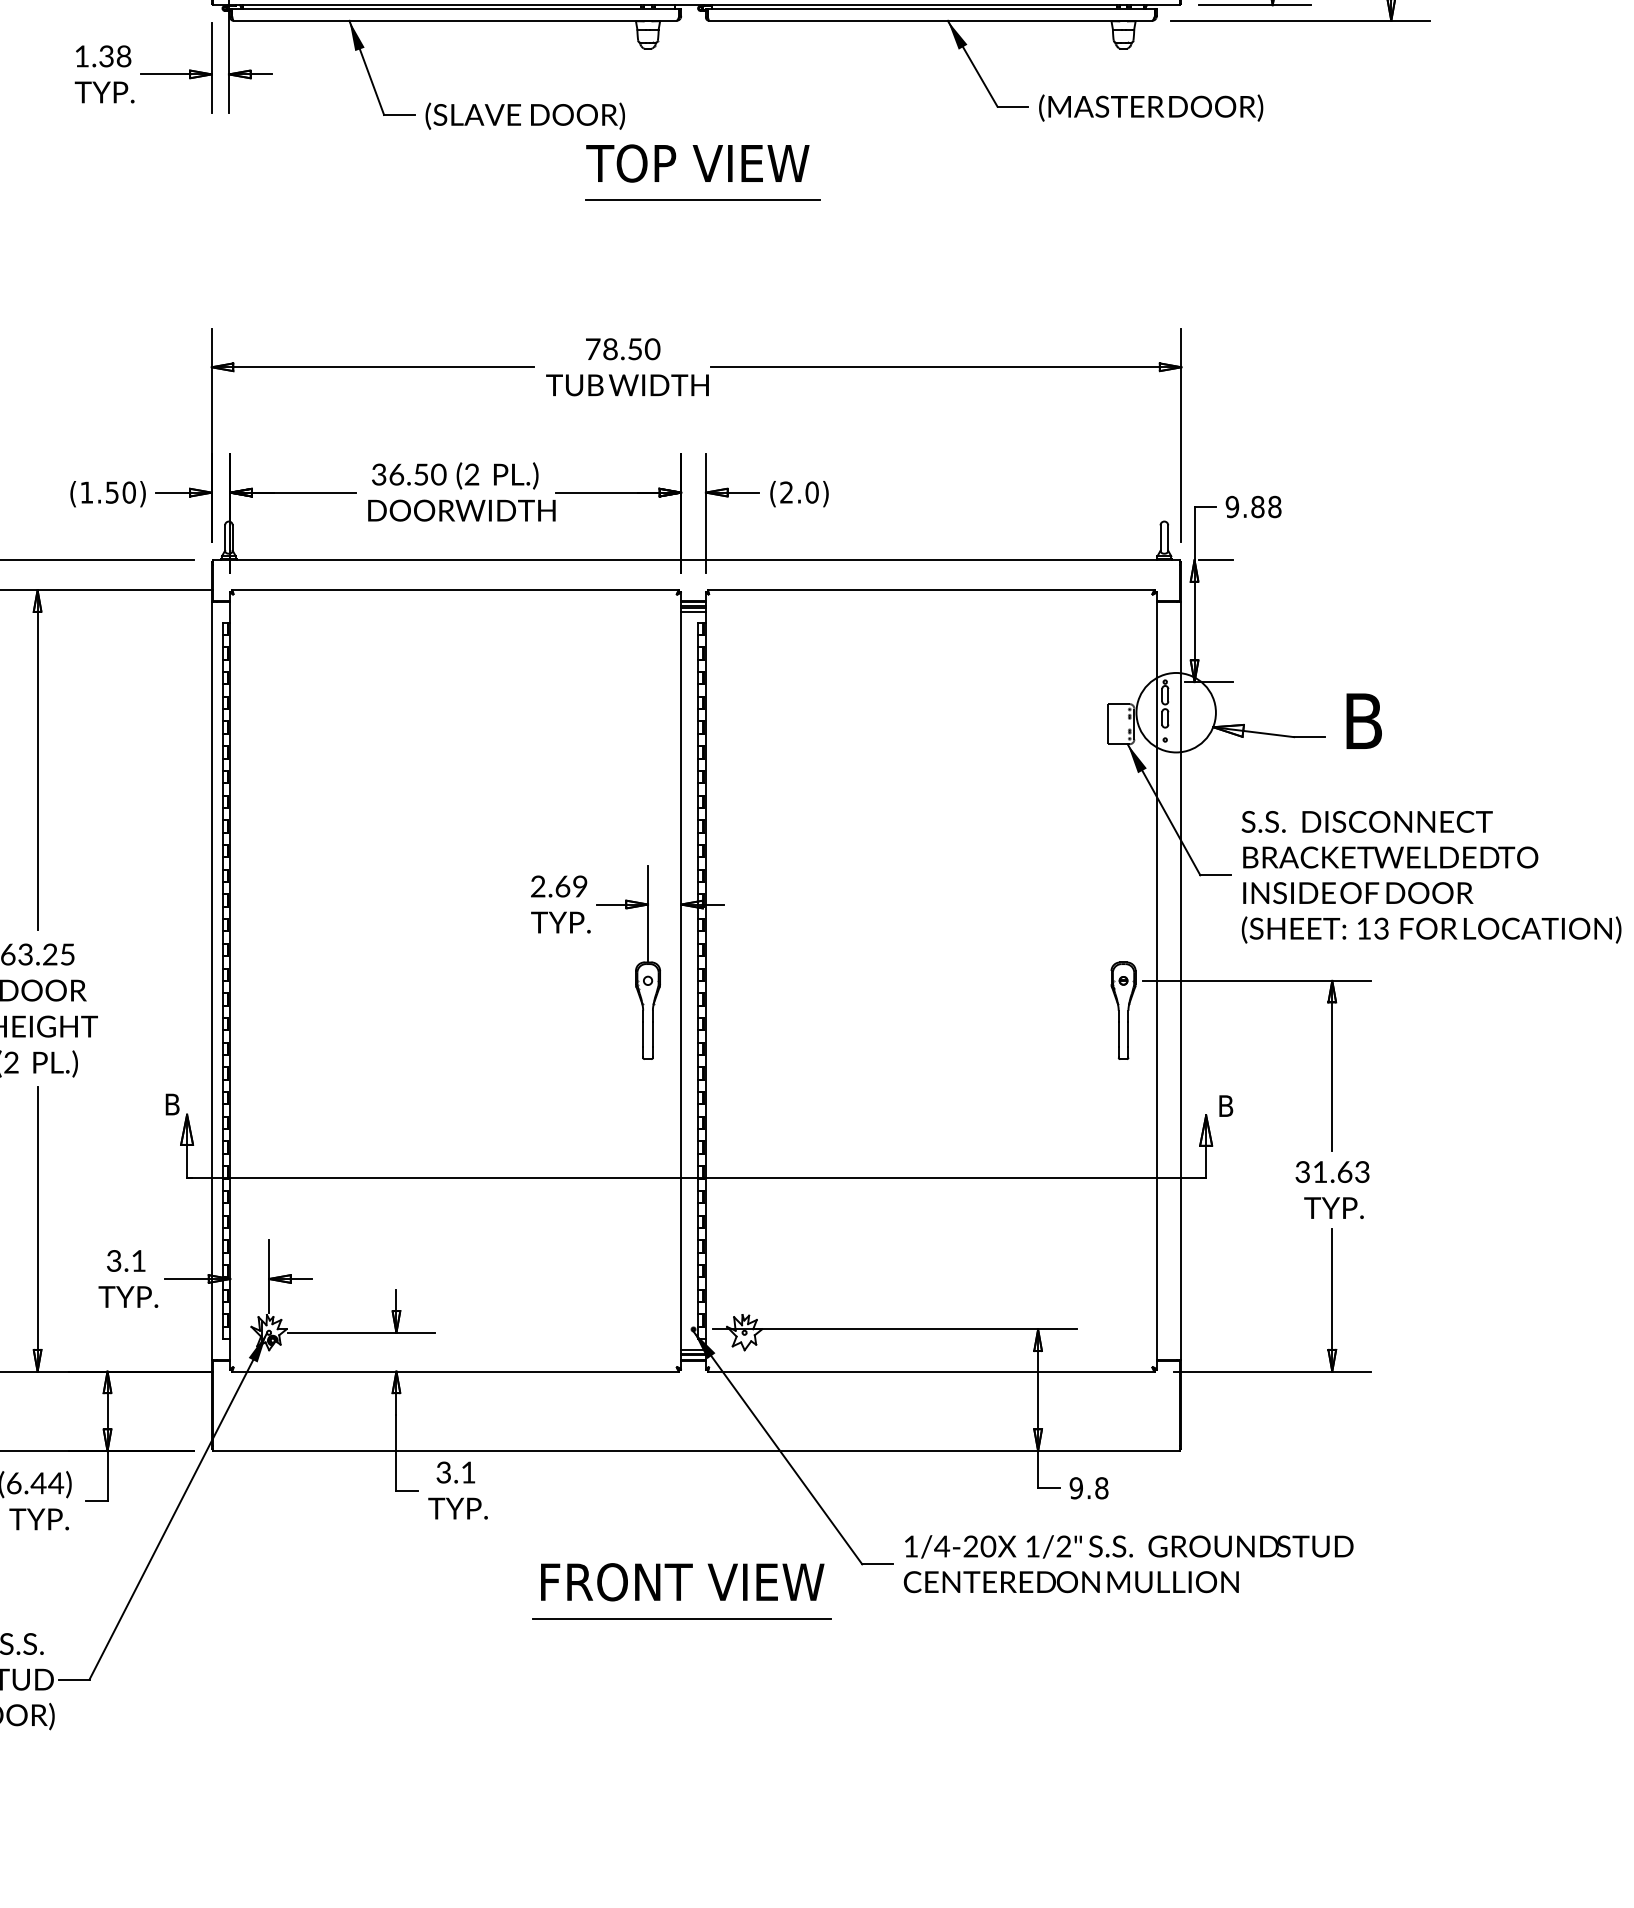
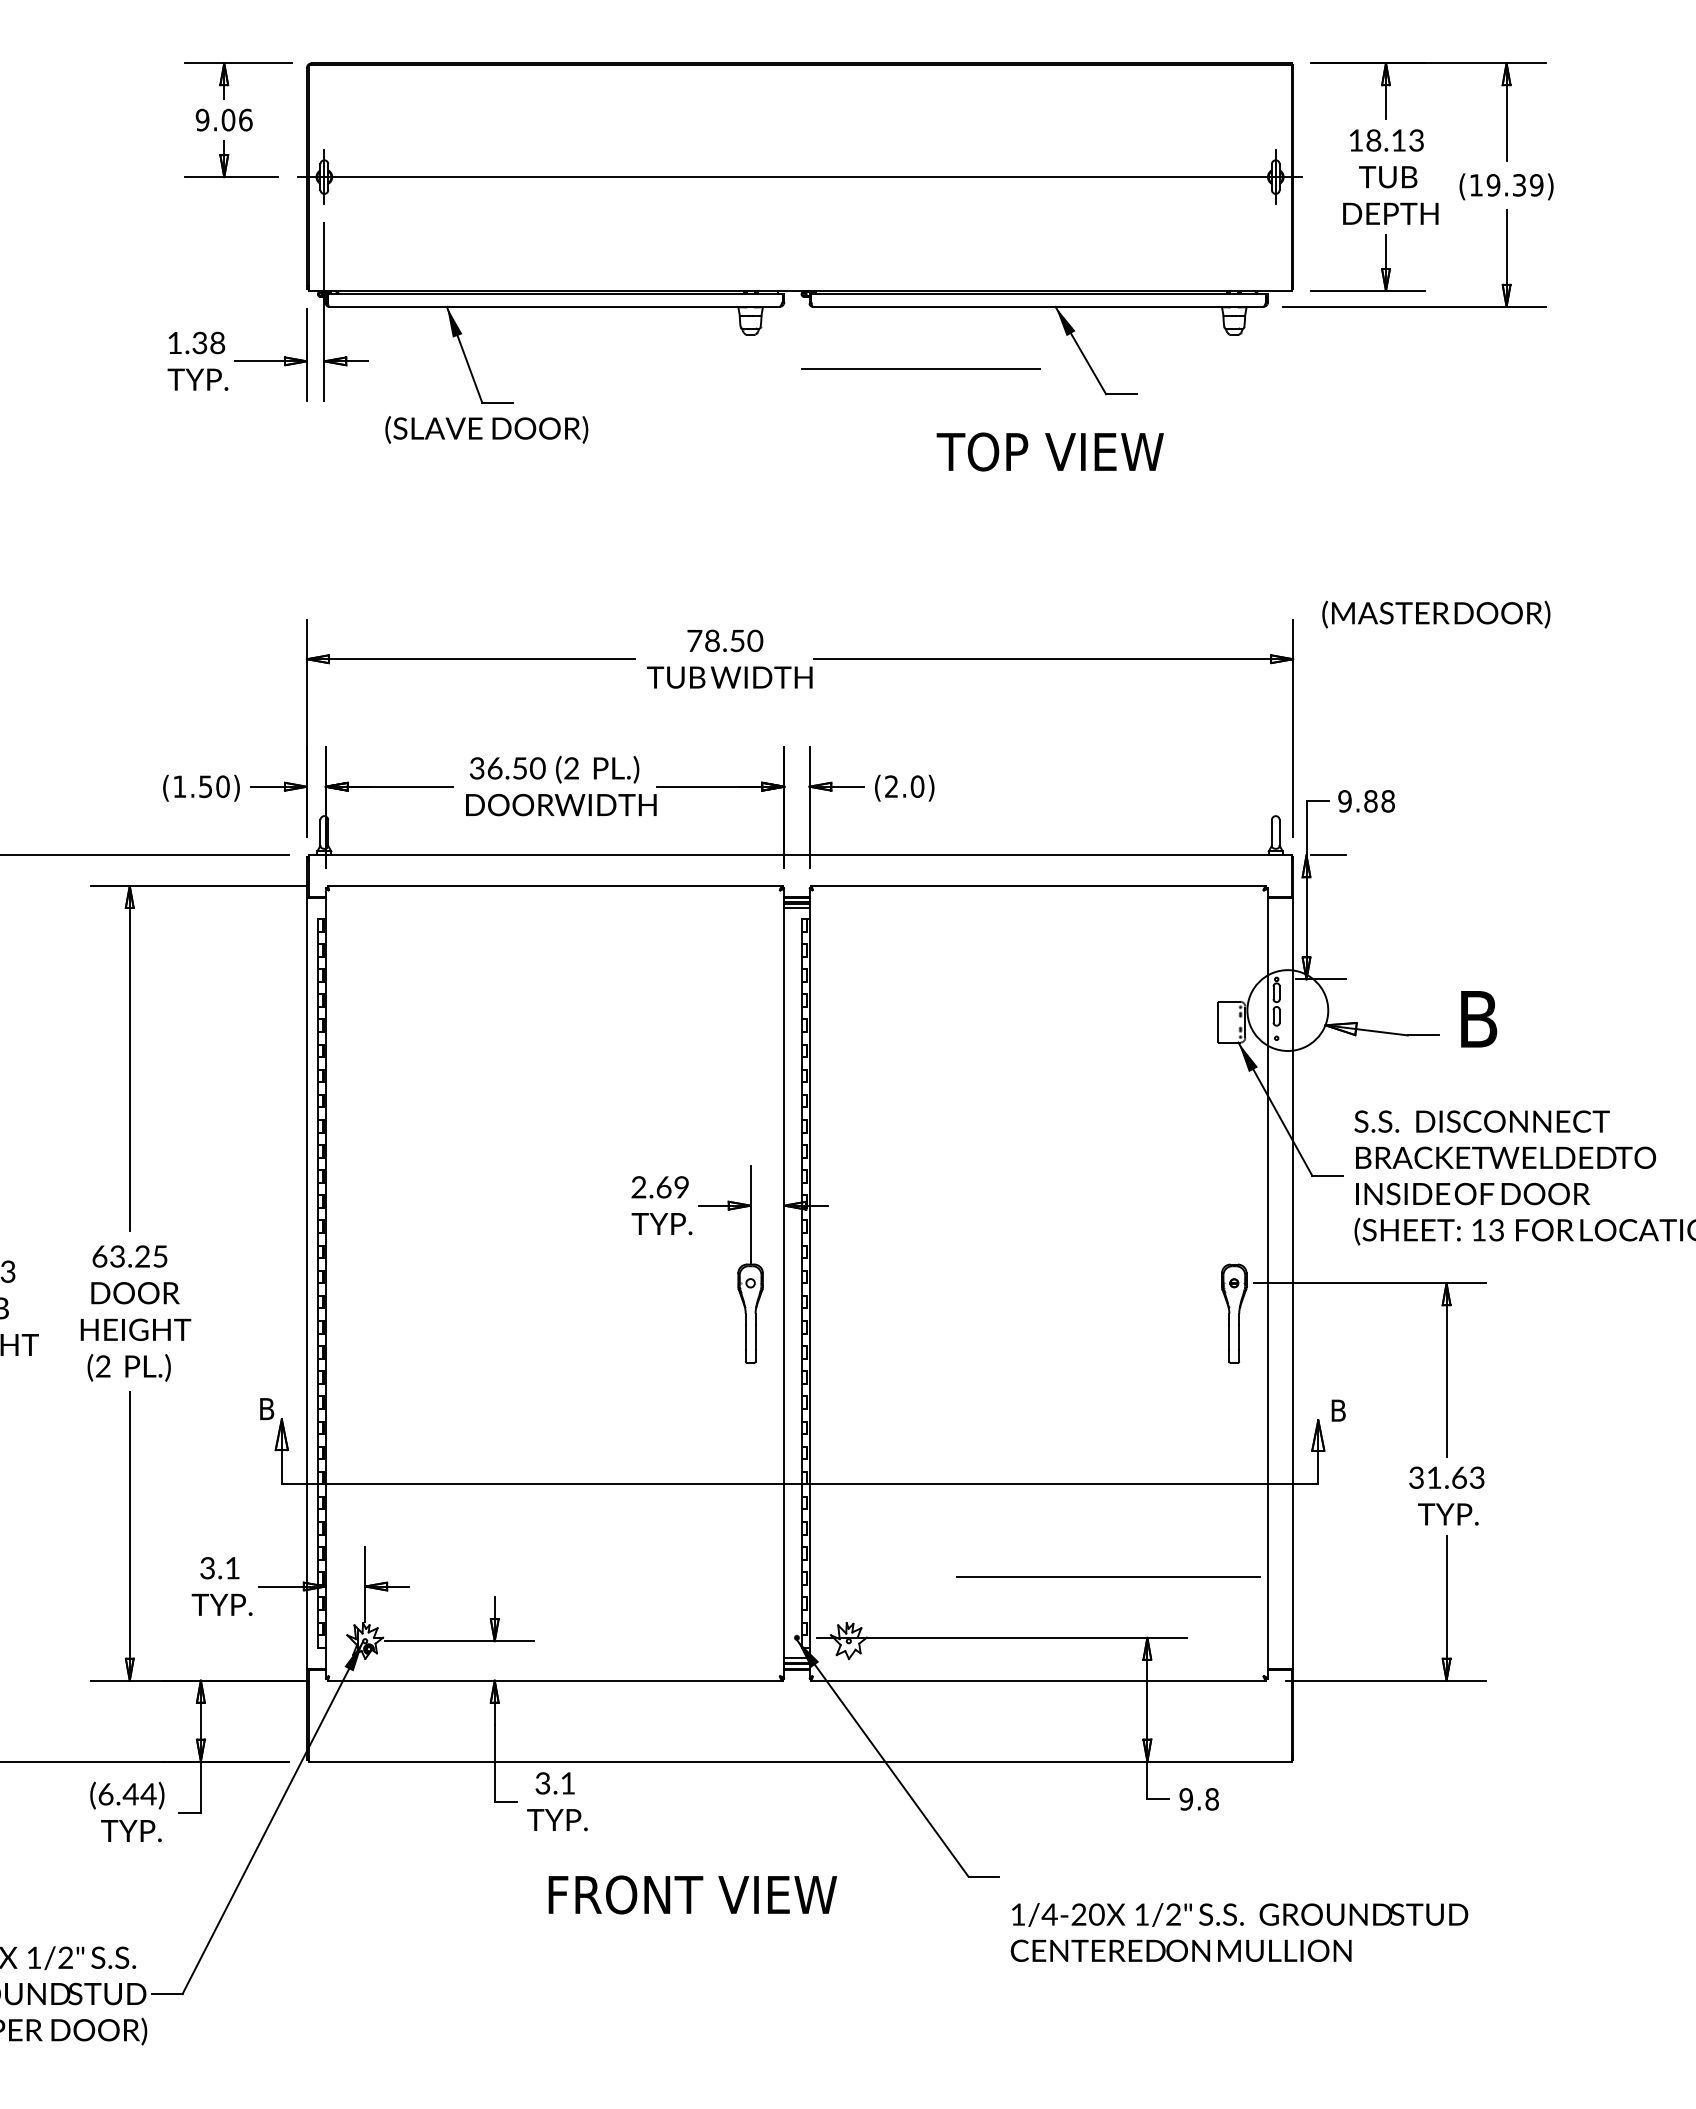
text: (1151, 107) -> (1436, 614), moved
text: (524, 115) -> (486, 429), moved
text: (697, 163) -> (1049, 451), moved
line: (702, 199) -> (920, 368), moved
text: (1128, 1564) -> (1239, 1932), moved
text: (682, 1581) -> (692, 1894), moved
line: (681, 1618) -> (1108, 1576), moved

